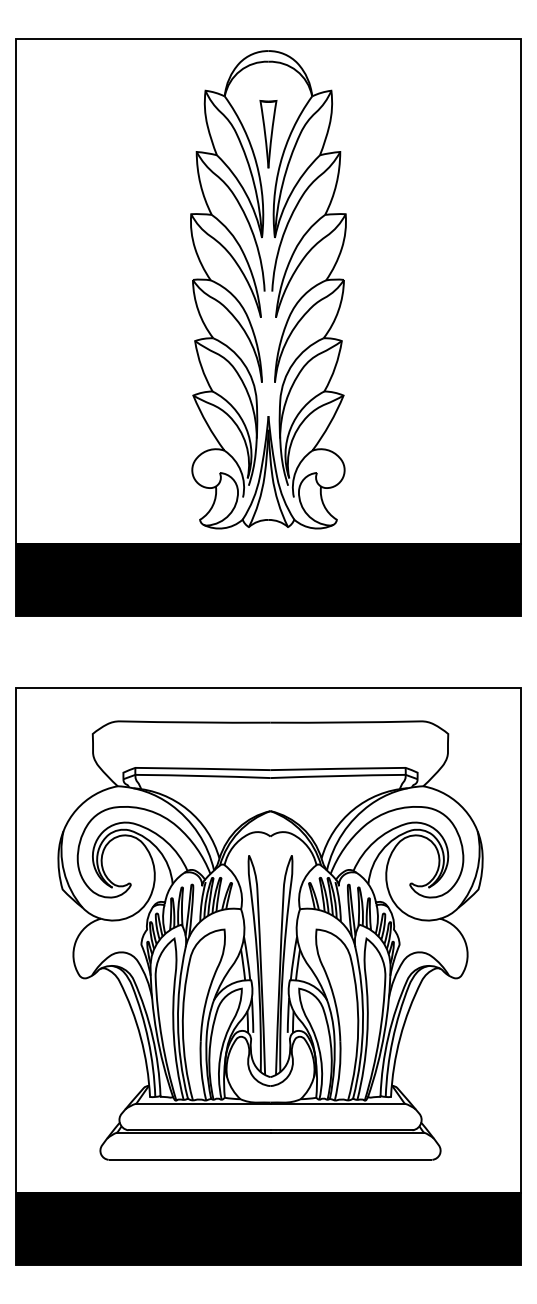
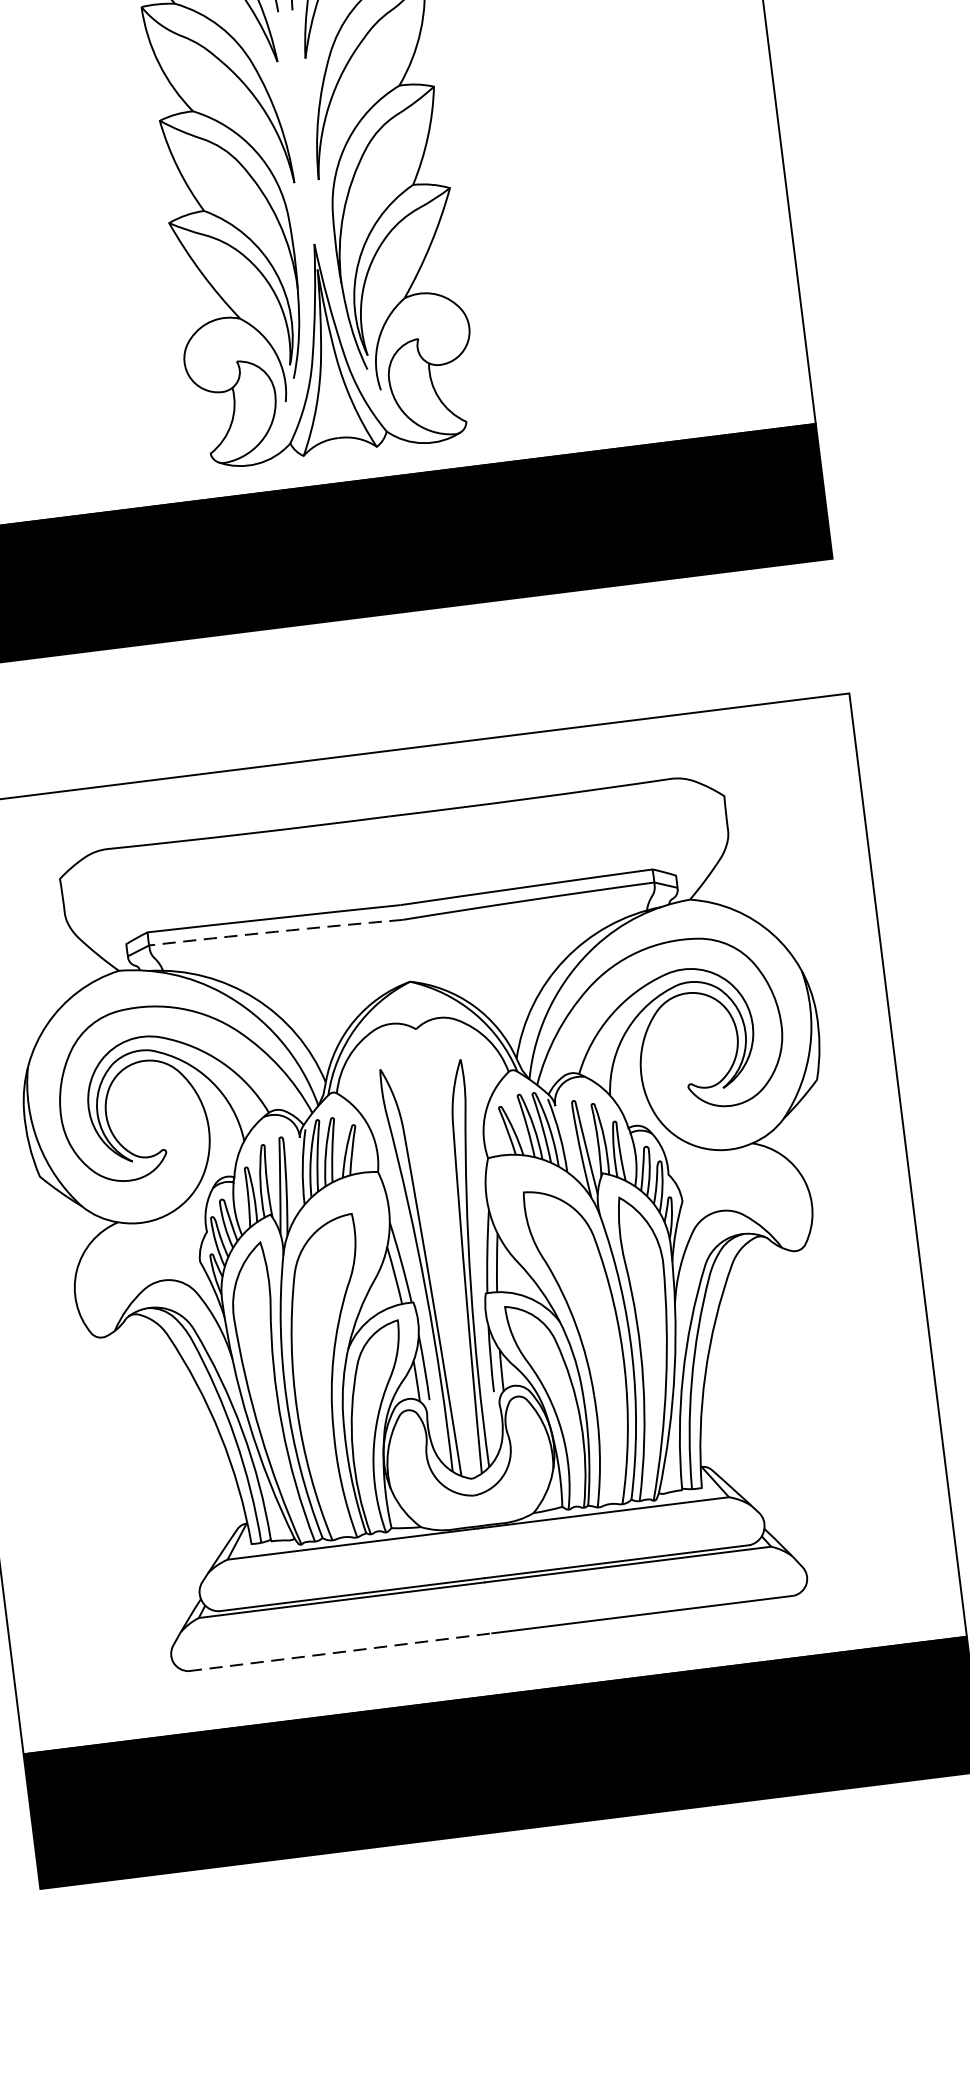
line: (202, 776) -> (274, 932), solid -> dashed
line: (189, 1159) -> (339, 1651), solid -> dashed

